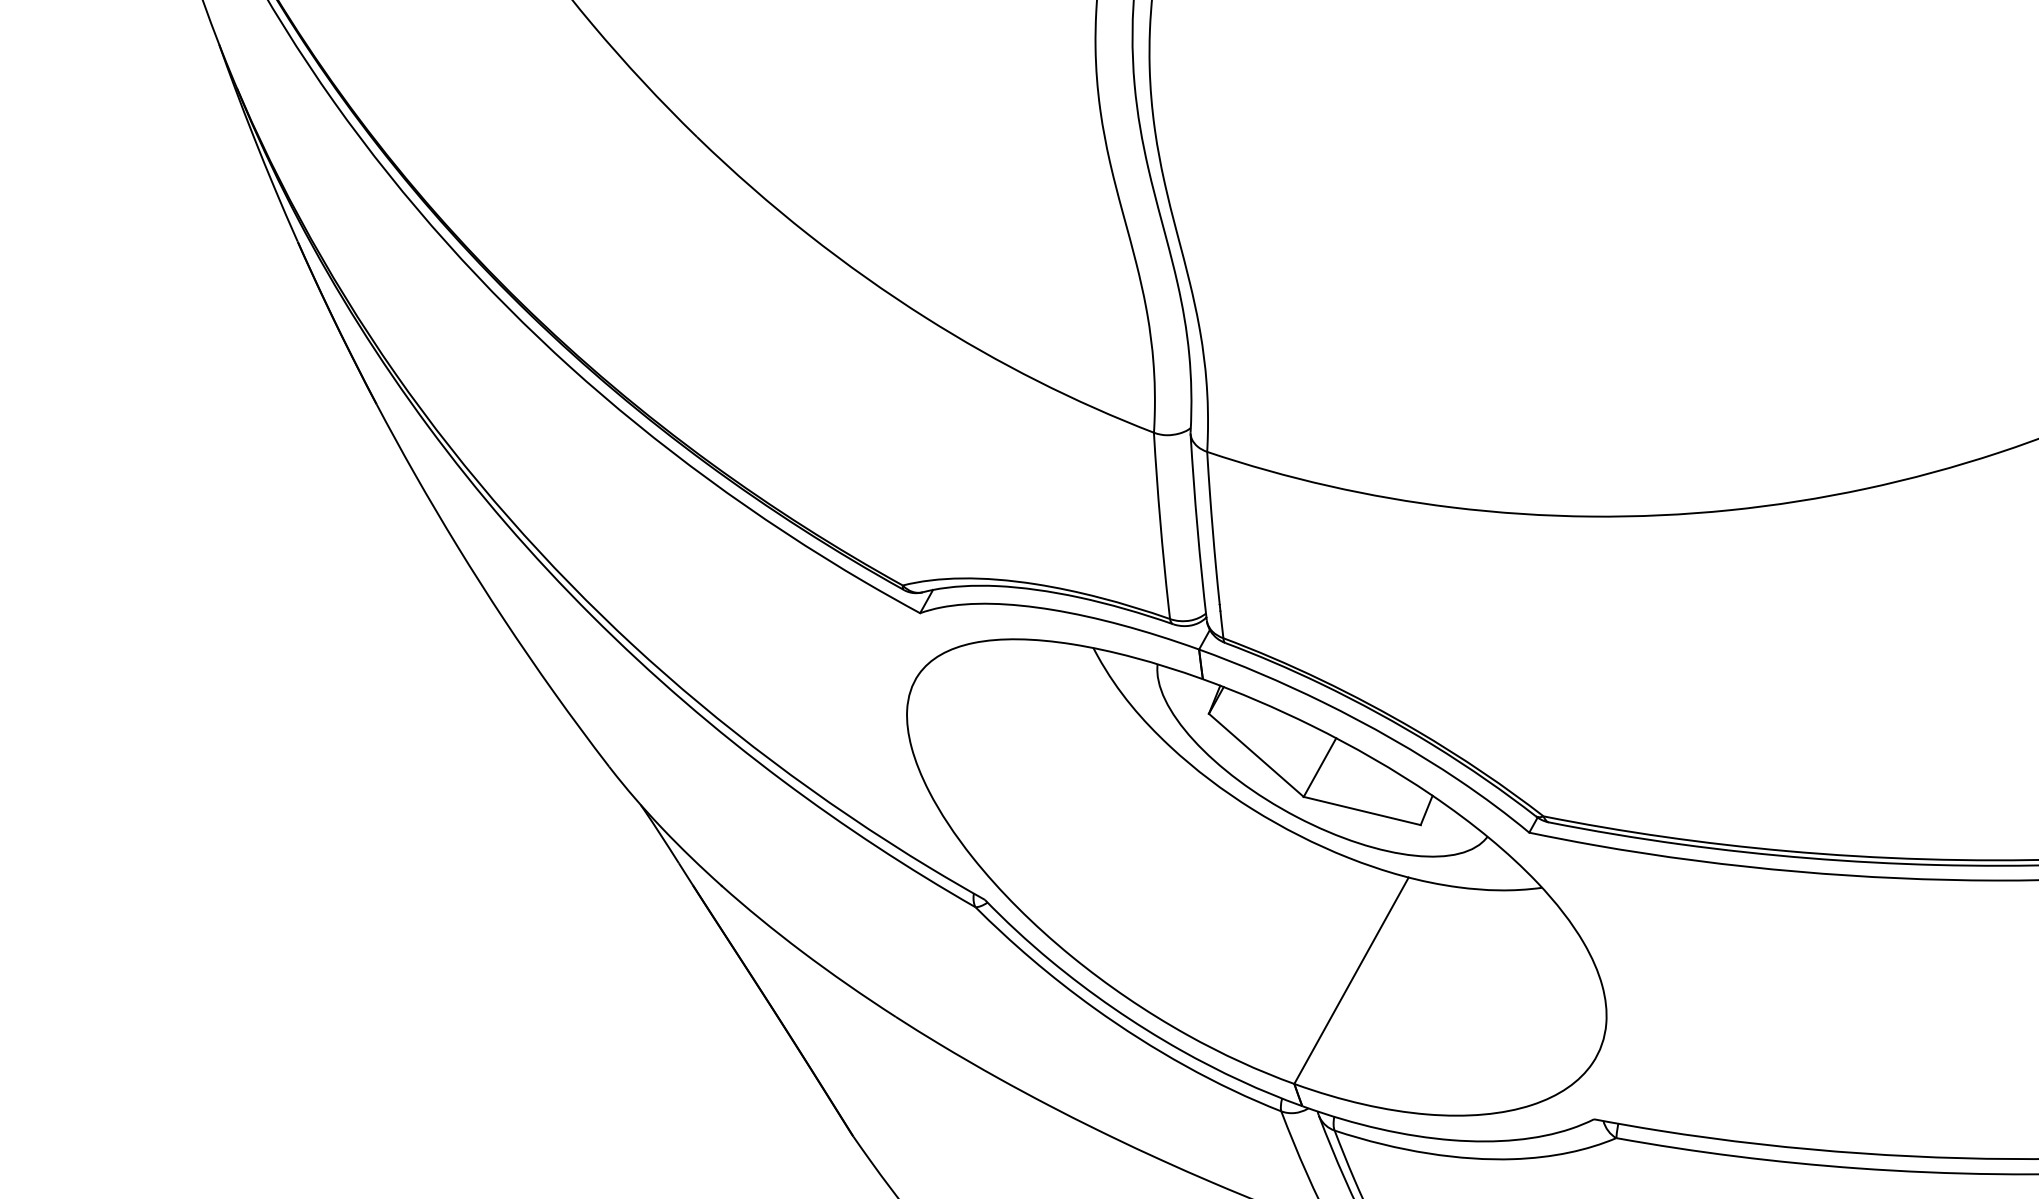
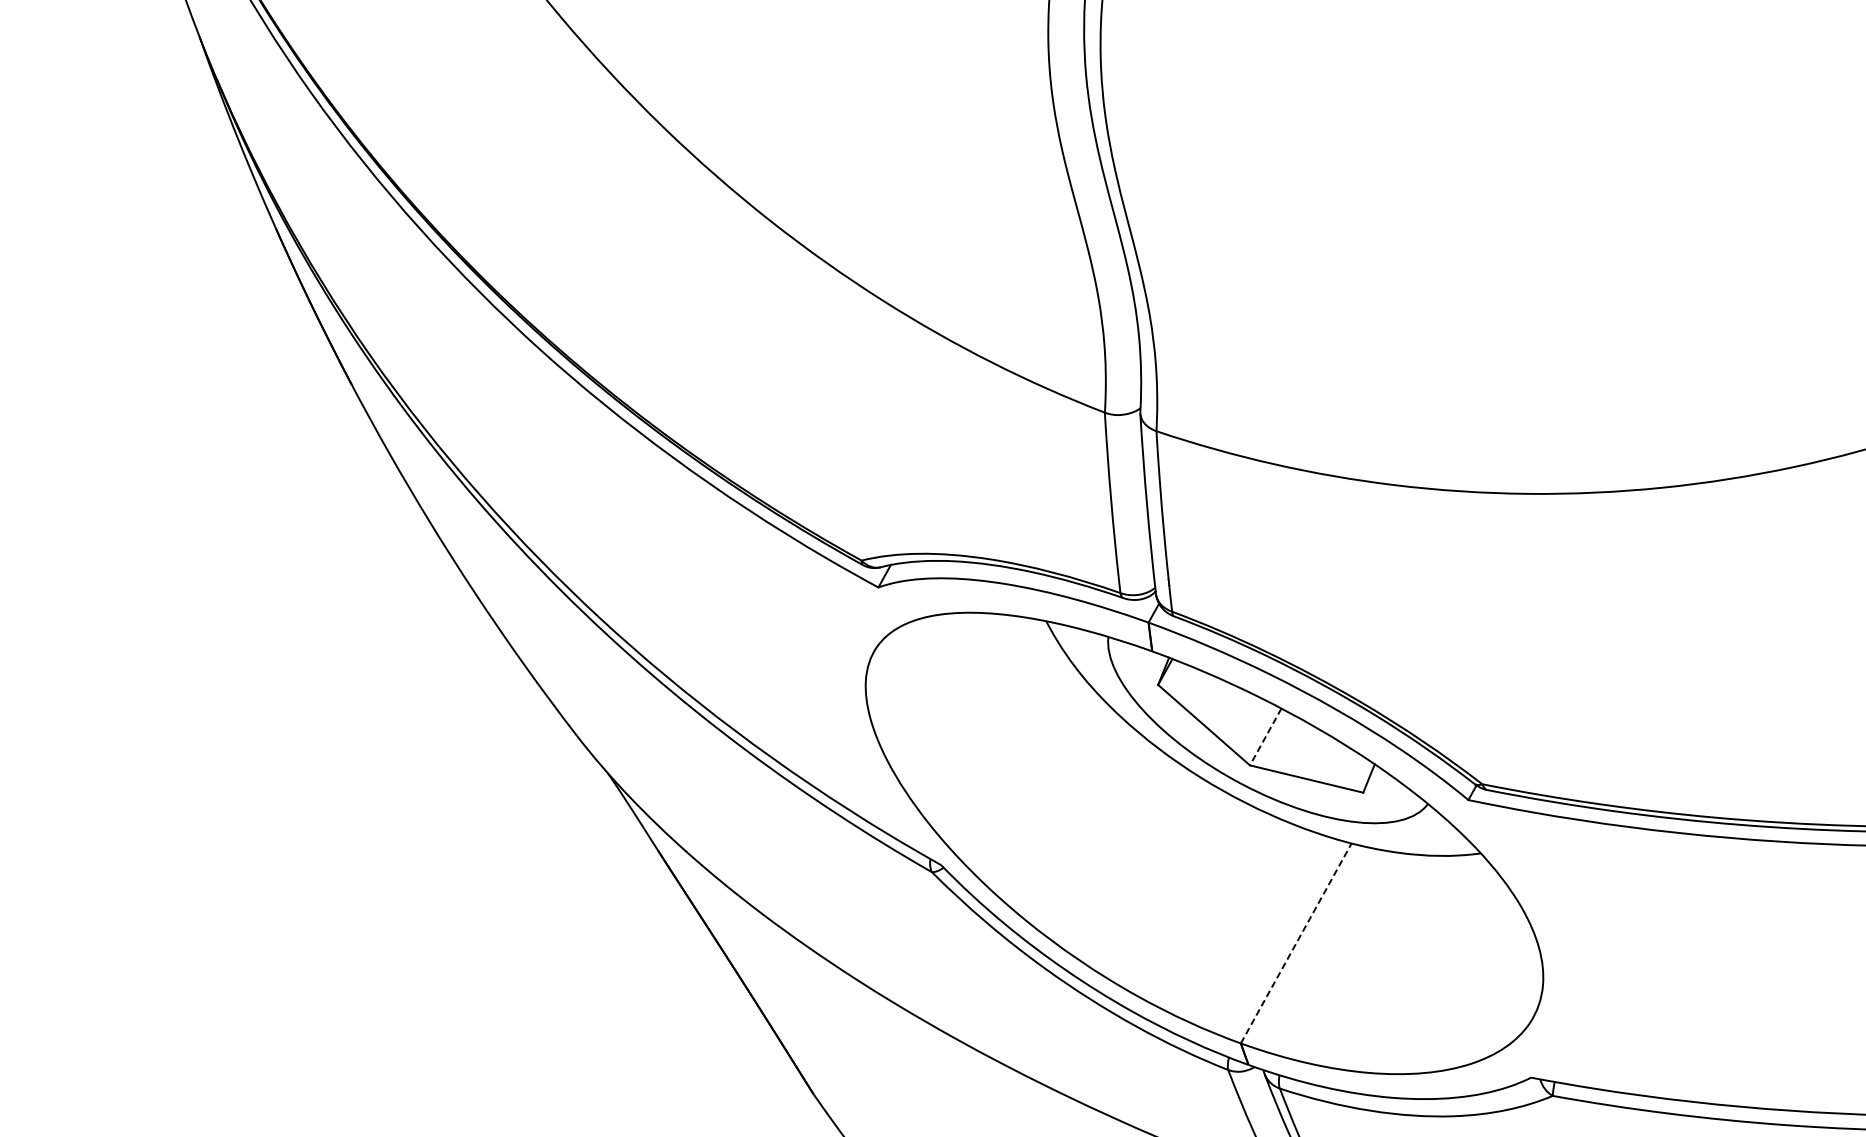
line: (1320, 767) -> (1266, 736), solid -> dashed
line: (1351, 980) -> (1296, 943), solid -> dashed

